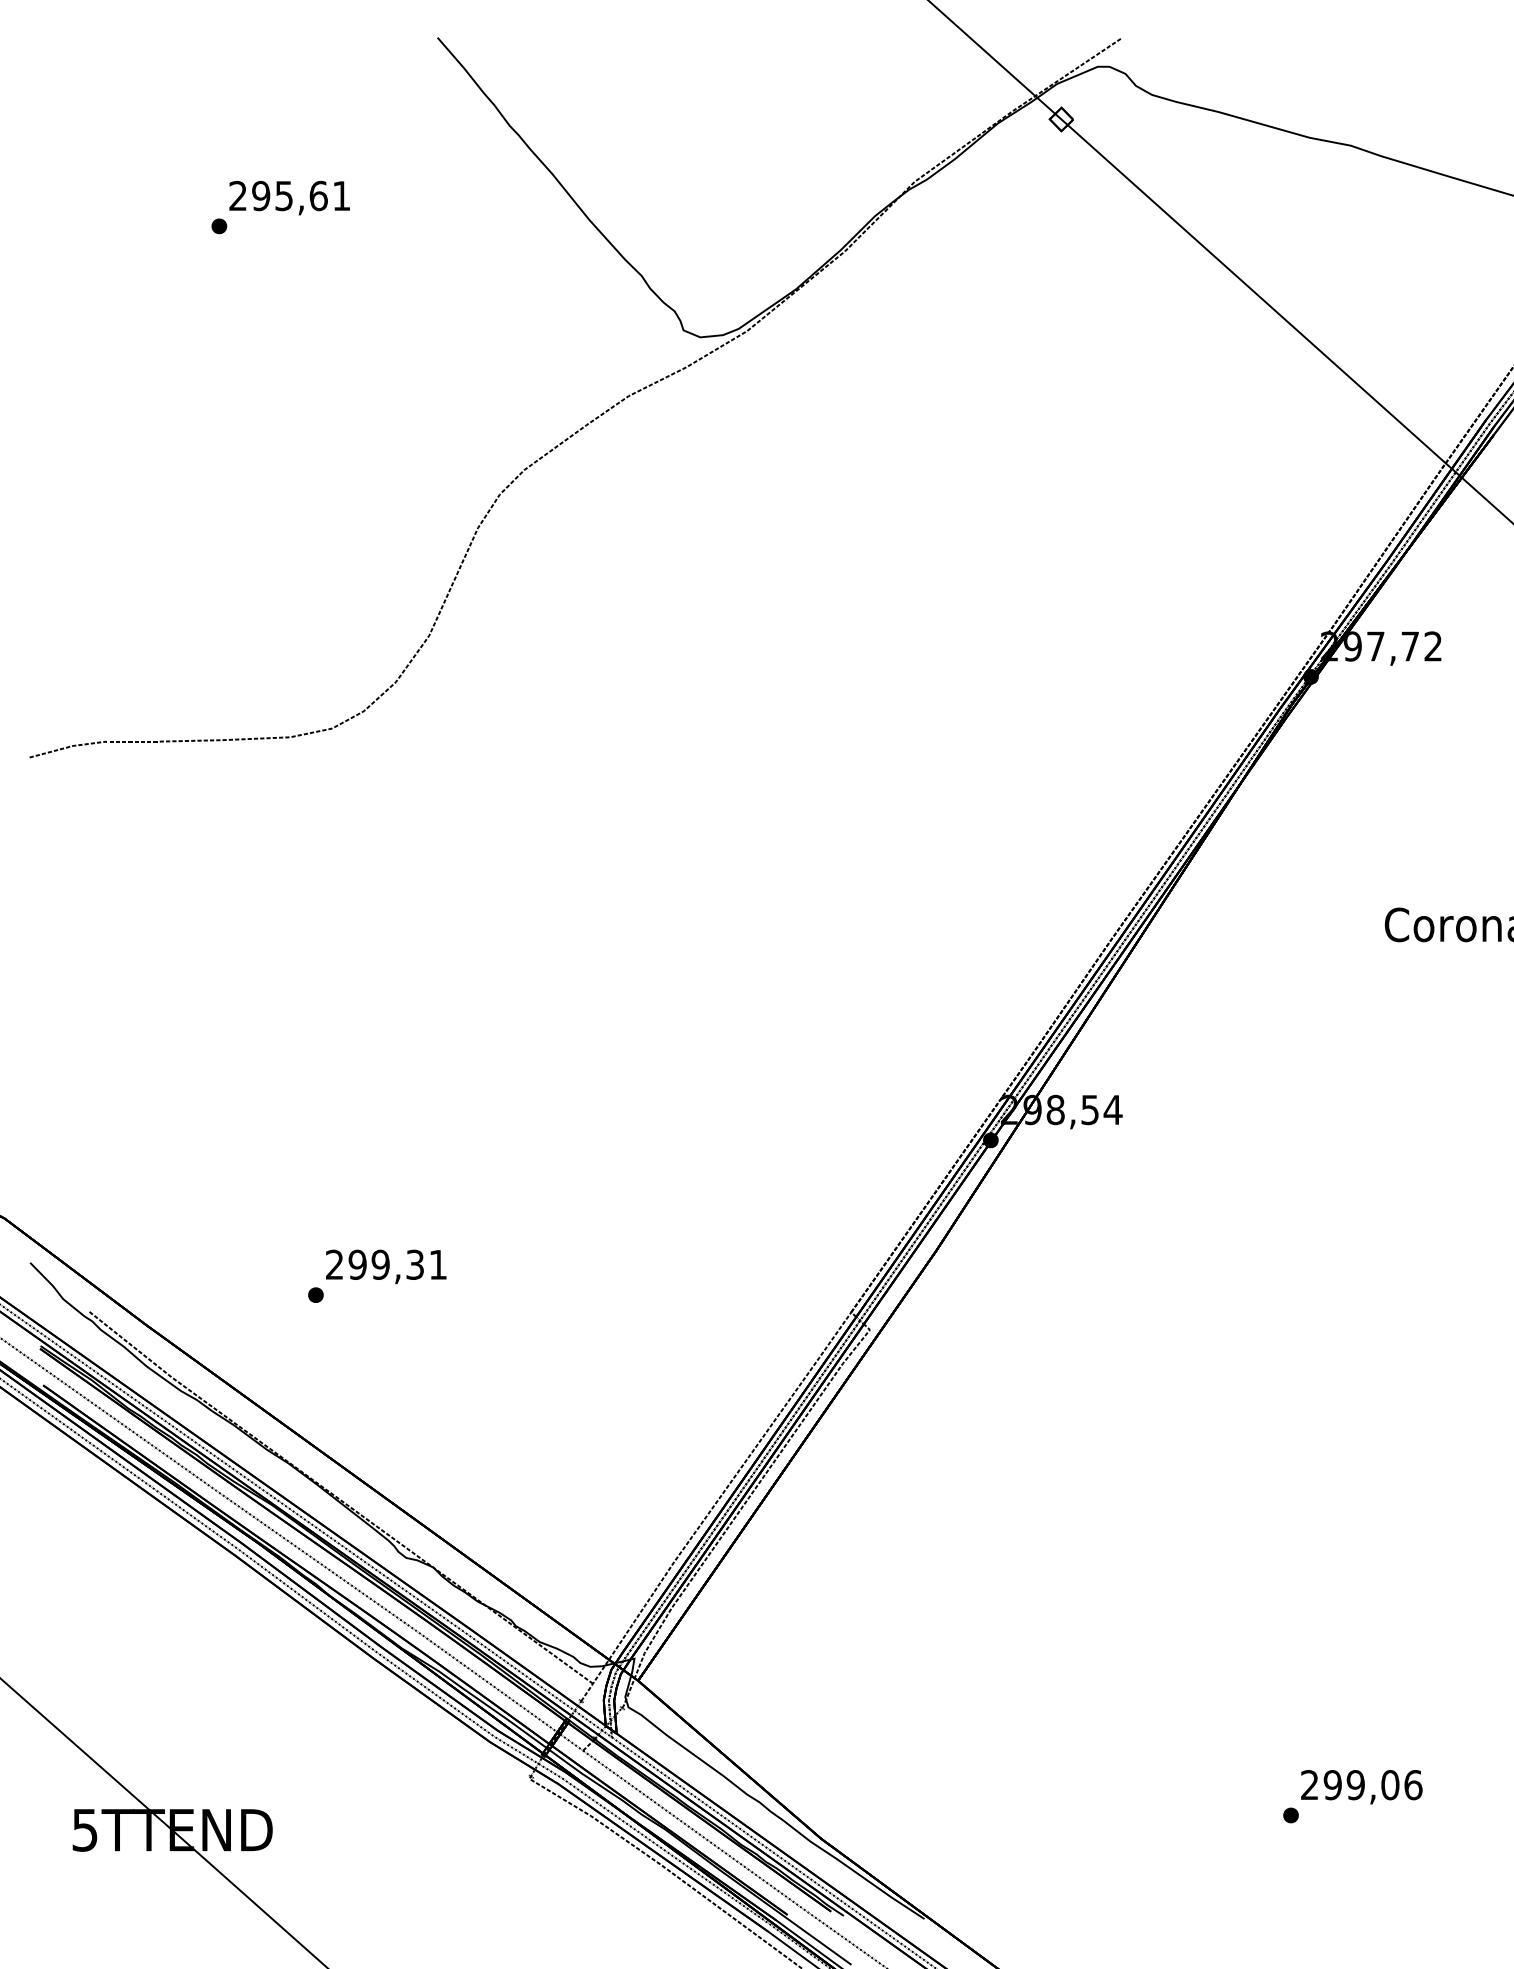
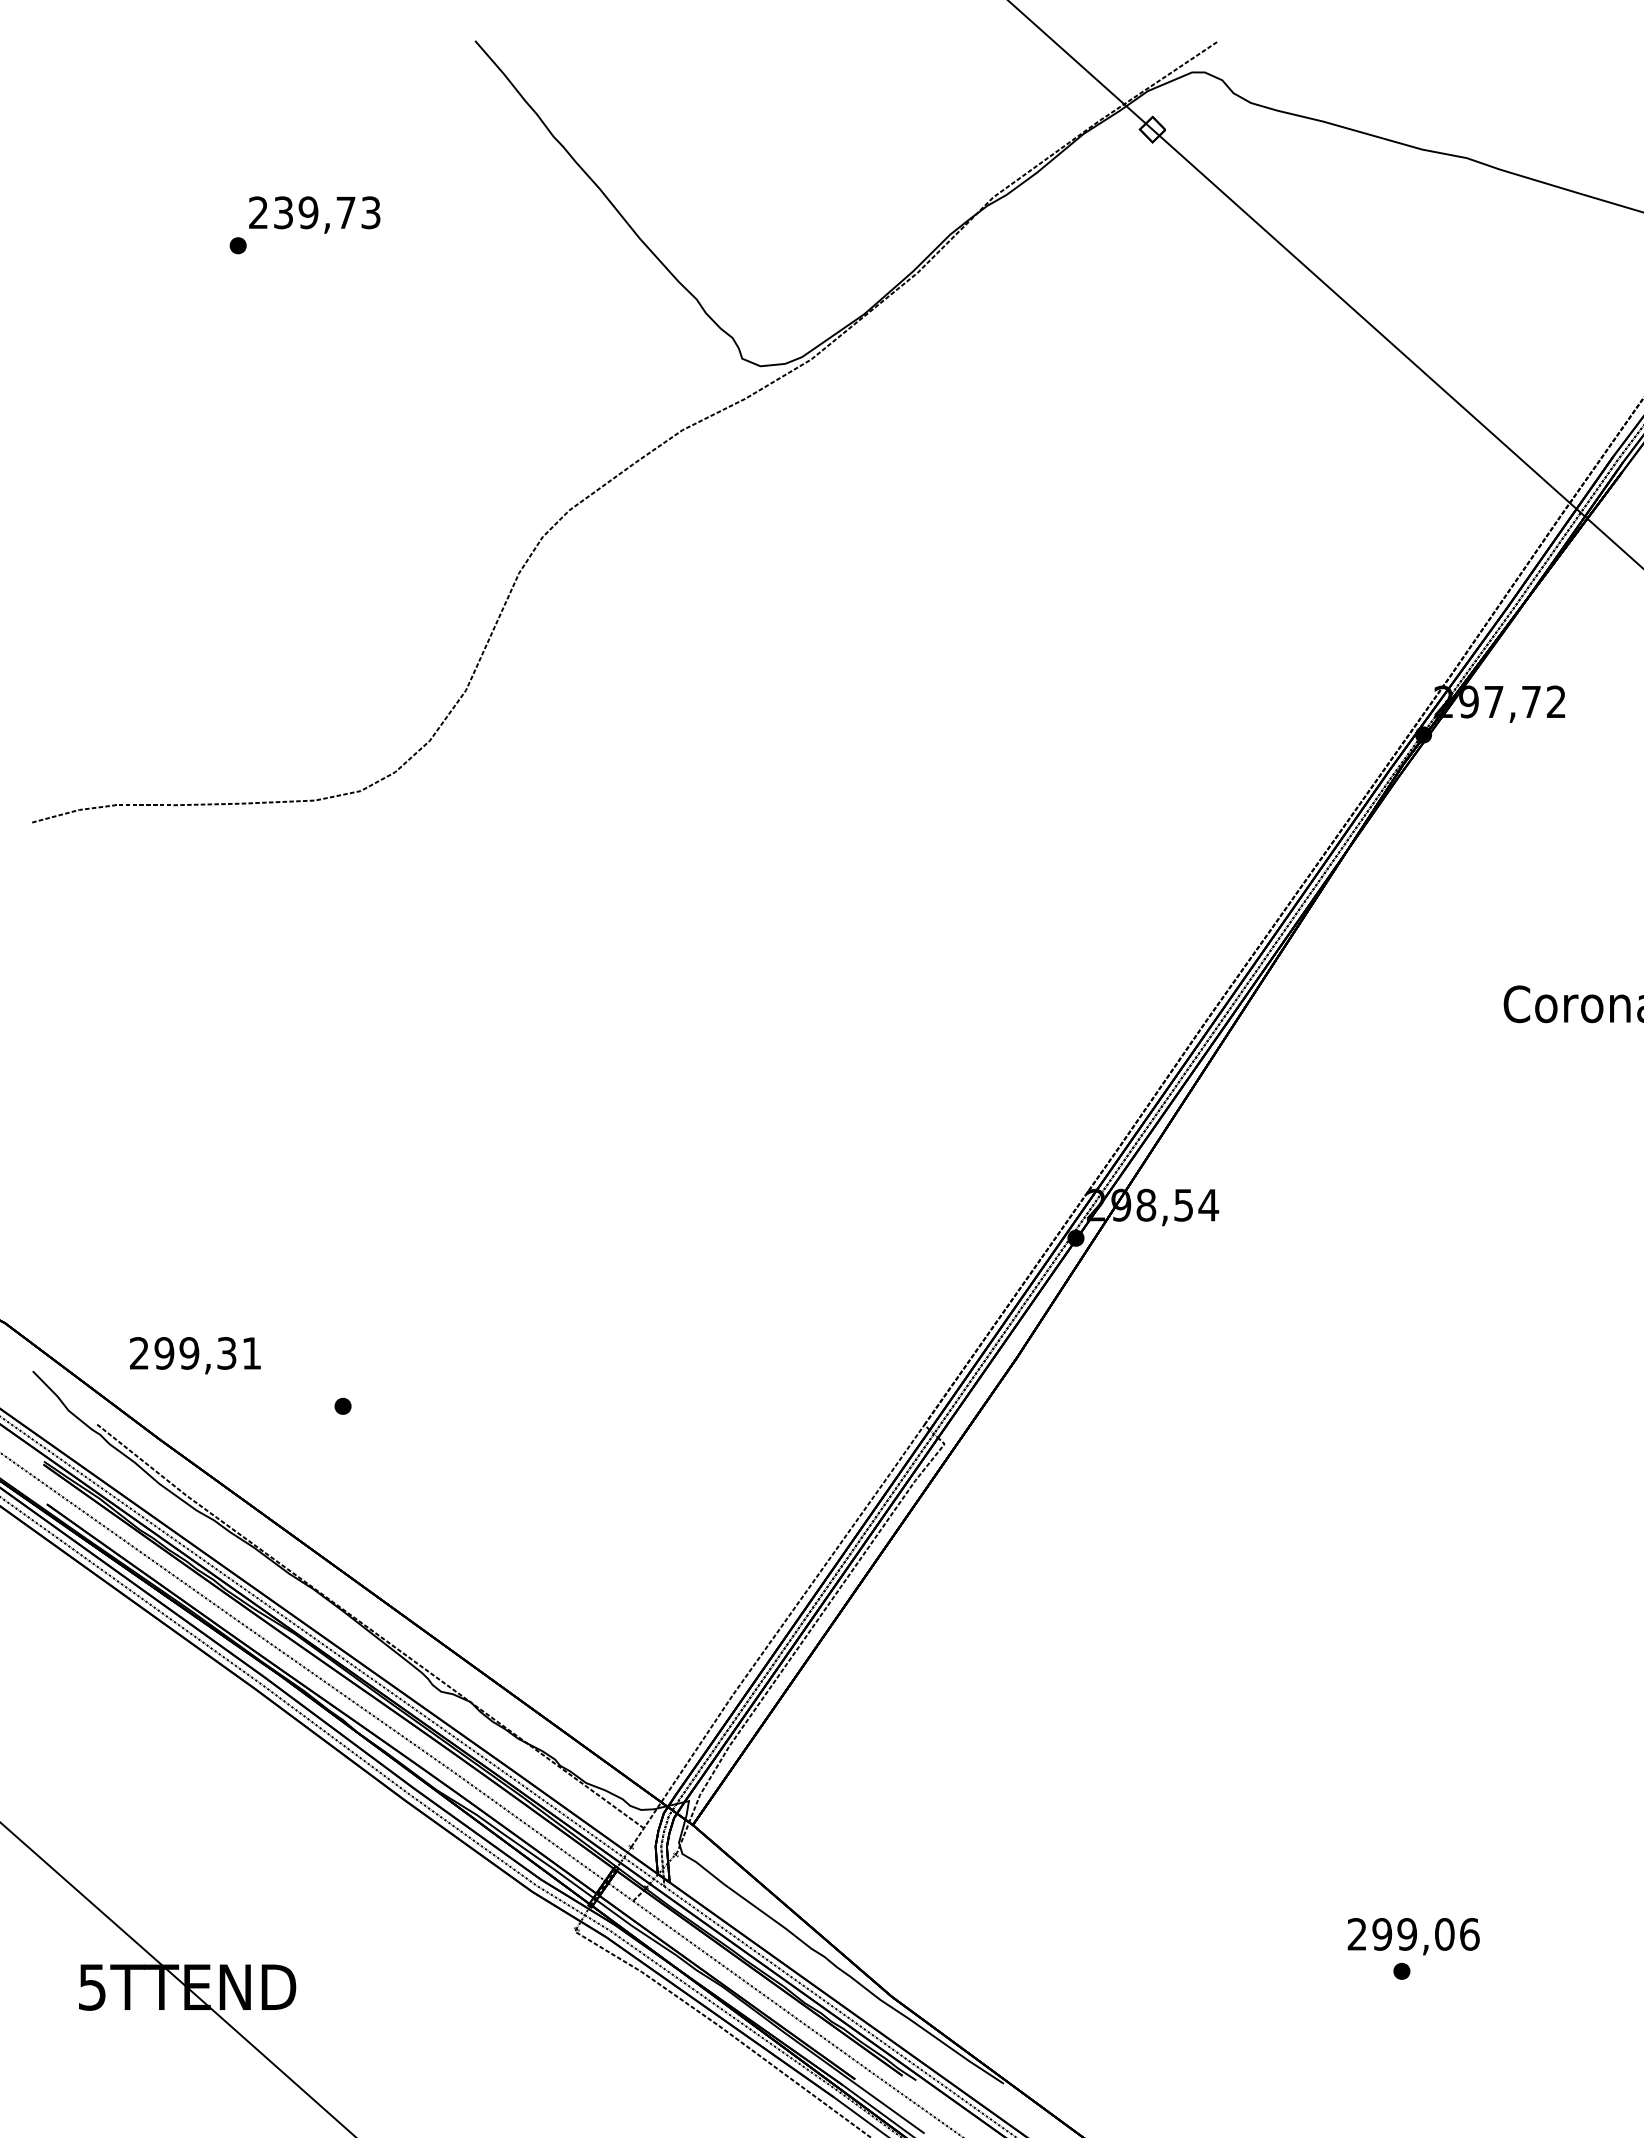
text: (300, 195) -> (326, 212), 295,61 -> 239,73
text: (386, 1266) -> (195, 1355), moved
text: (1361, 1787) -> (1413, 1936), moved

